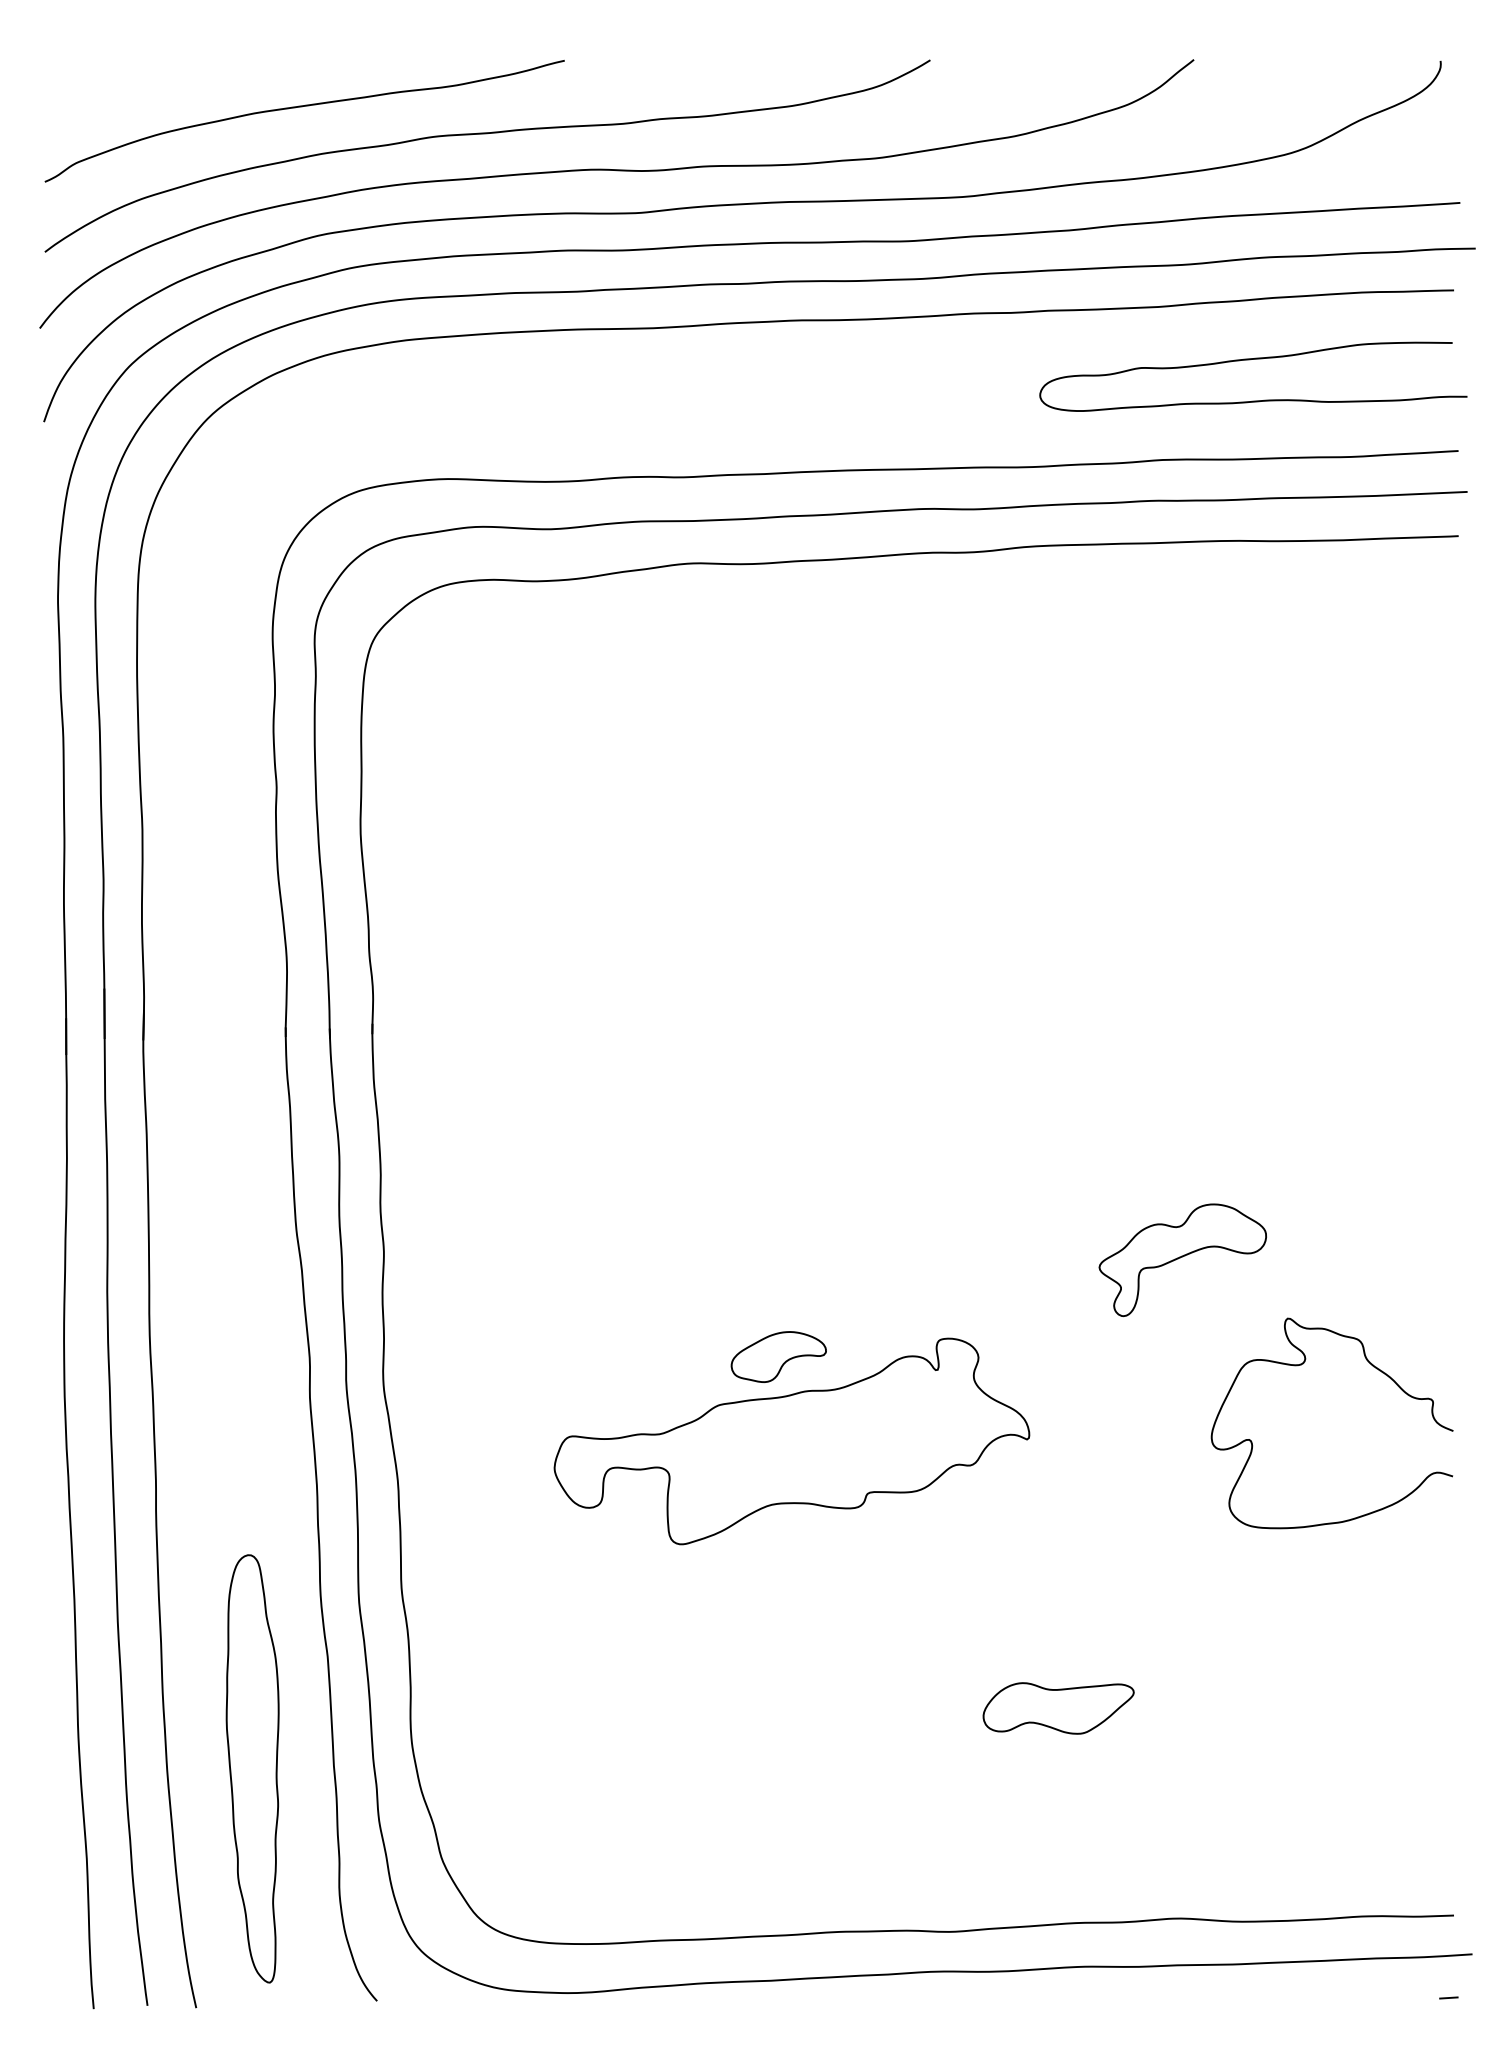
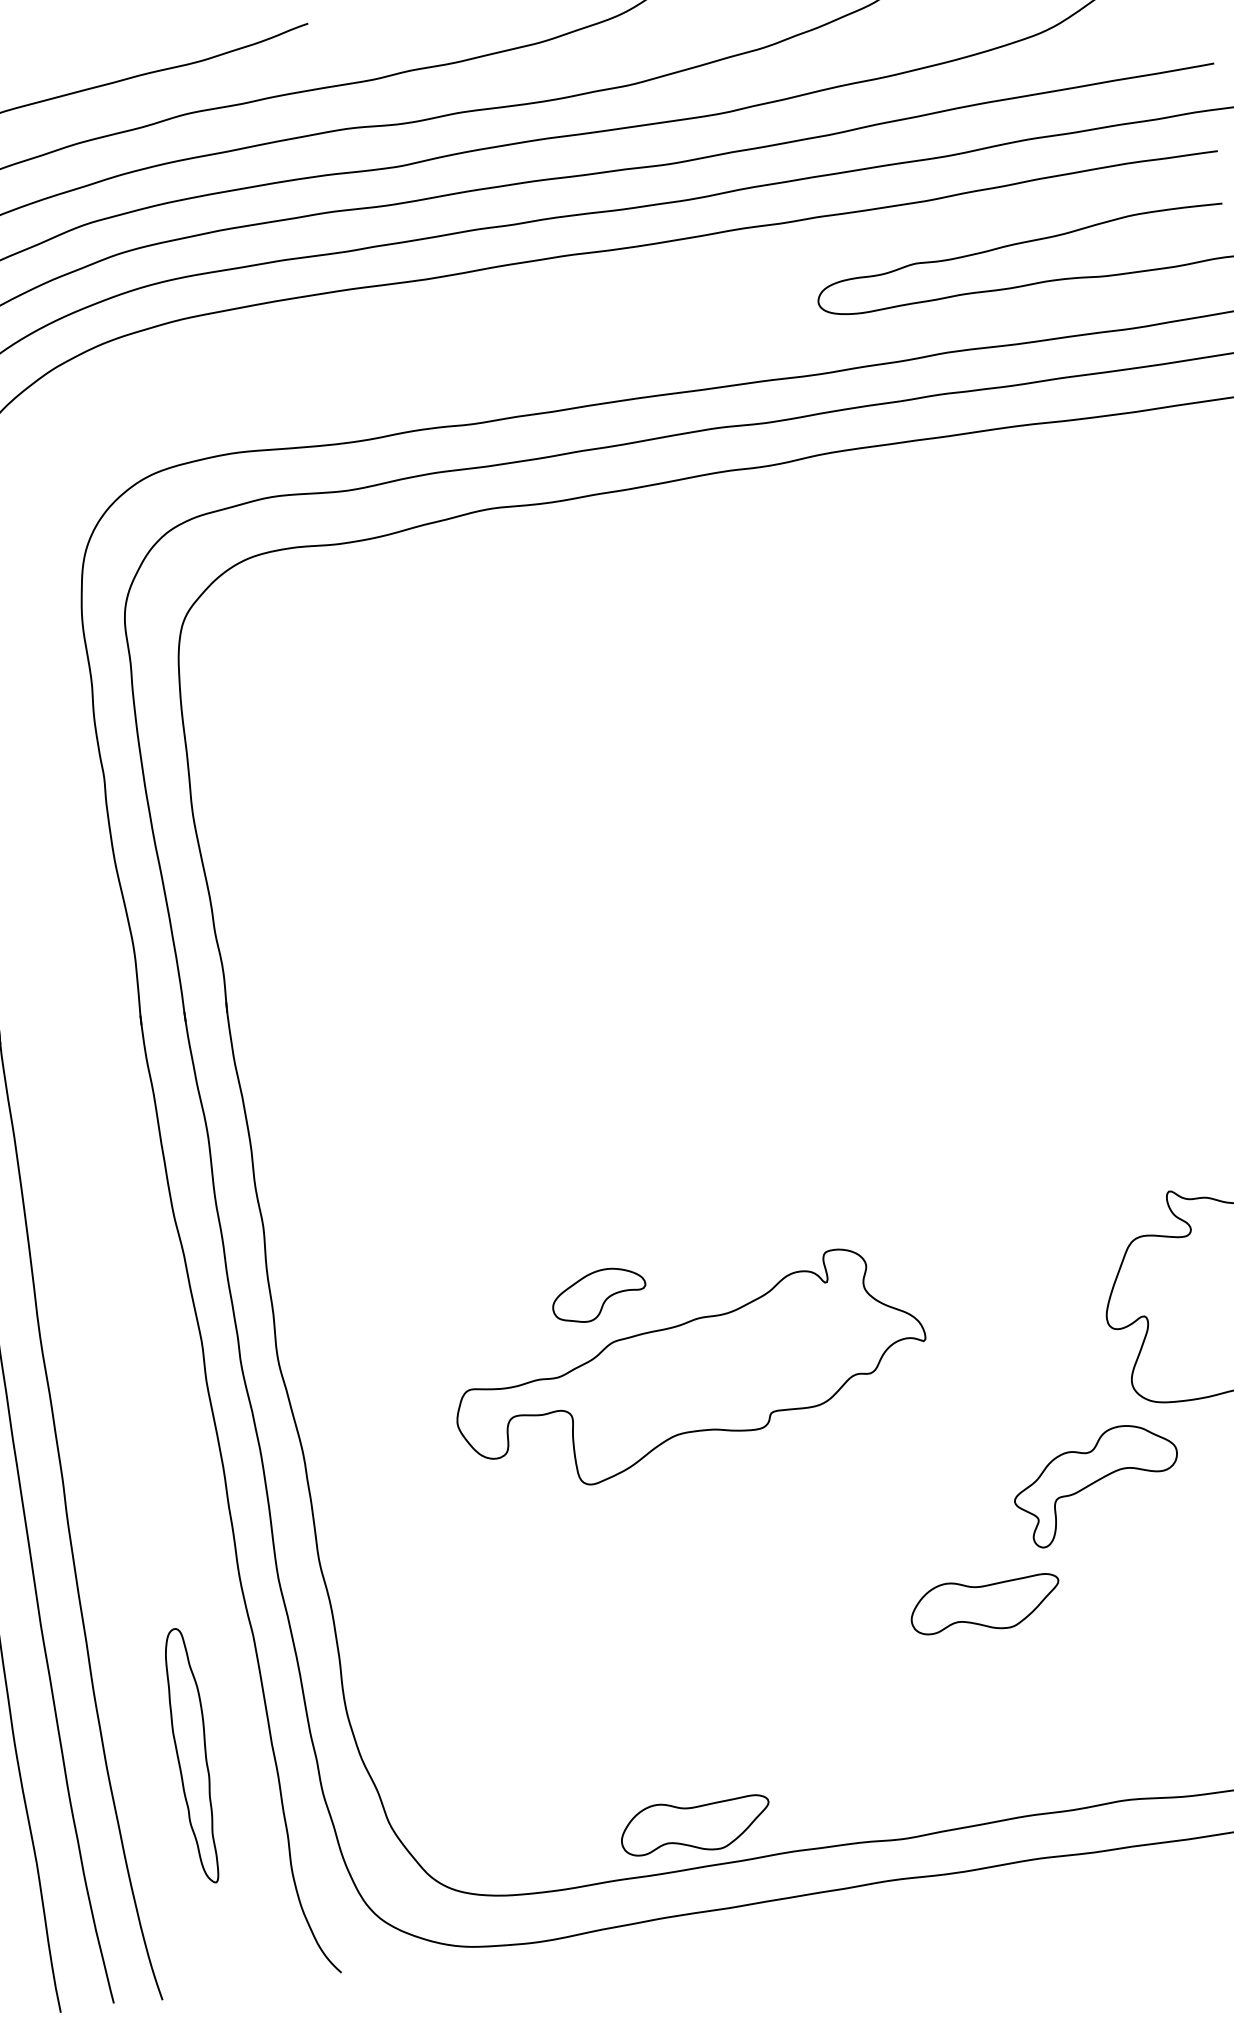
part: (1182, 1260) -> (1096, 1485), moved
part: (778, 1356) -> (598, 1294), moved
part: (252, 1768) -> (191, 1755), size x0.6
part: (745, 1895) -> (695, 1826), added

